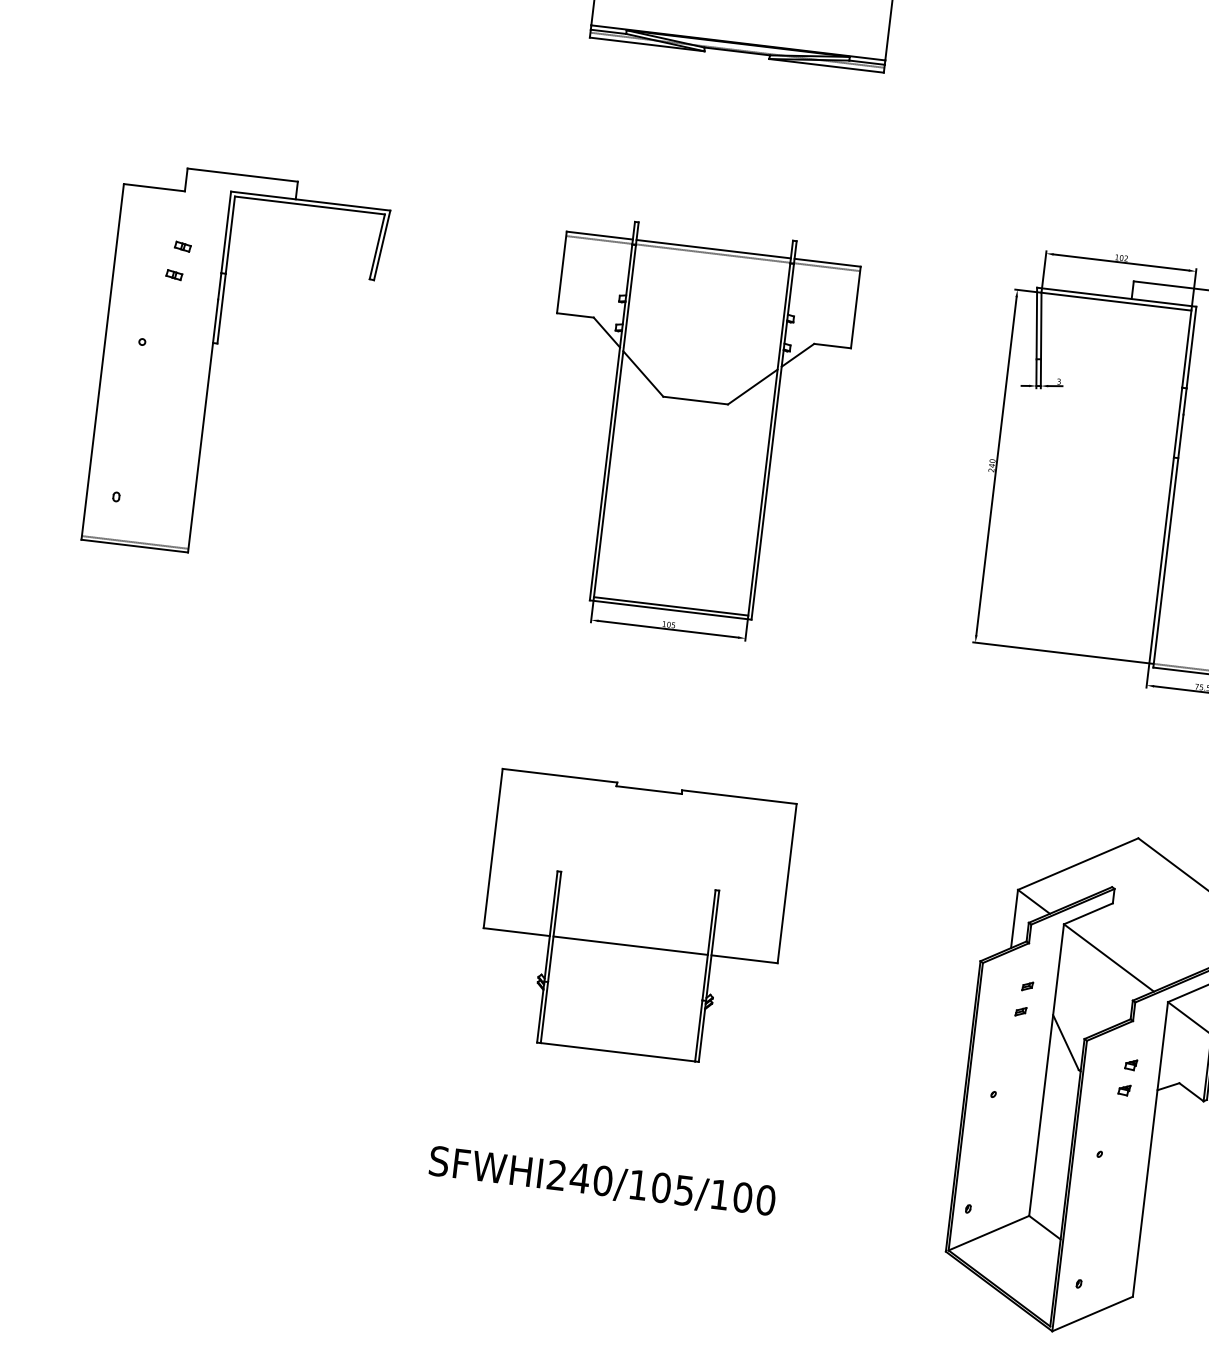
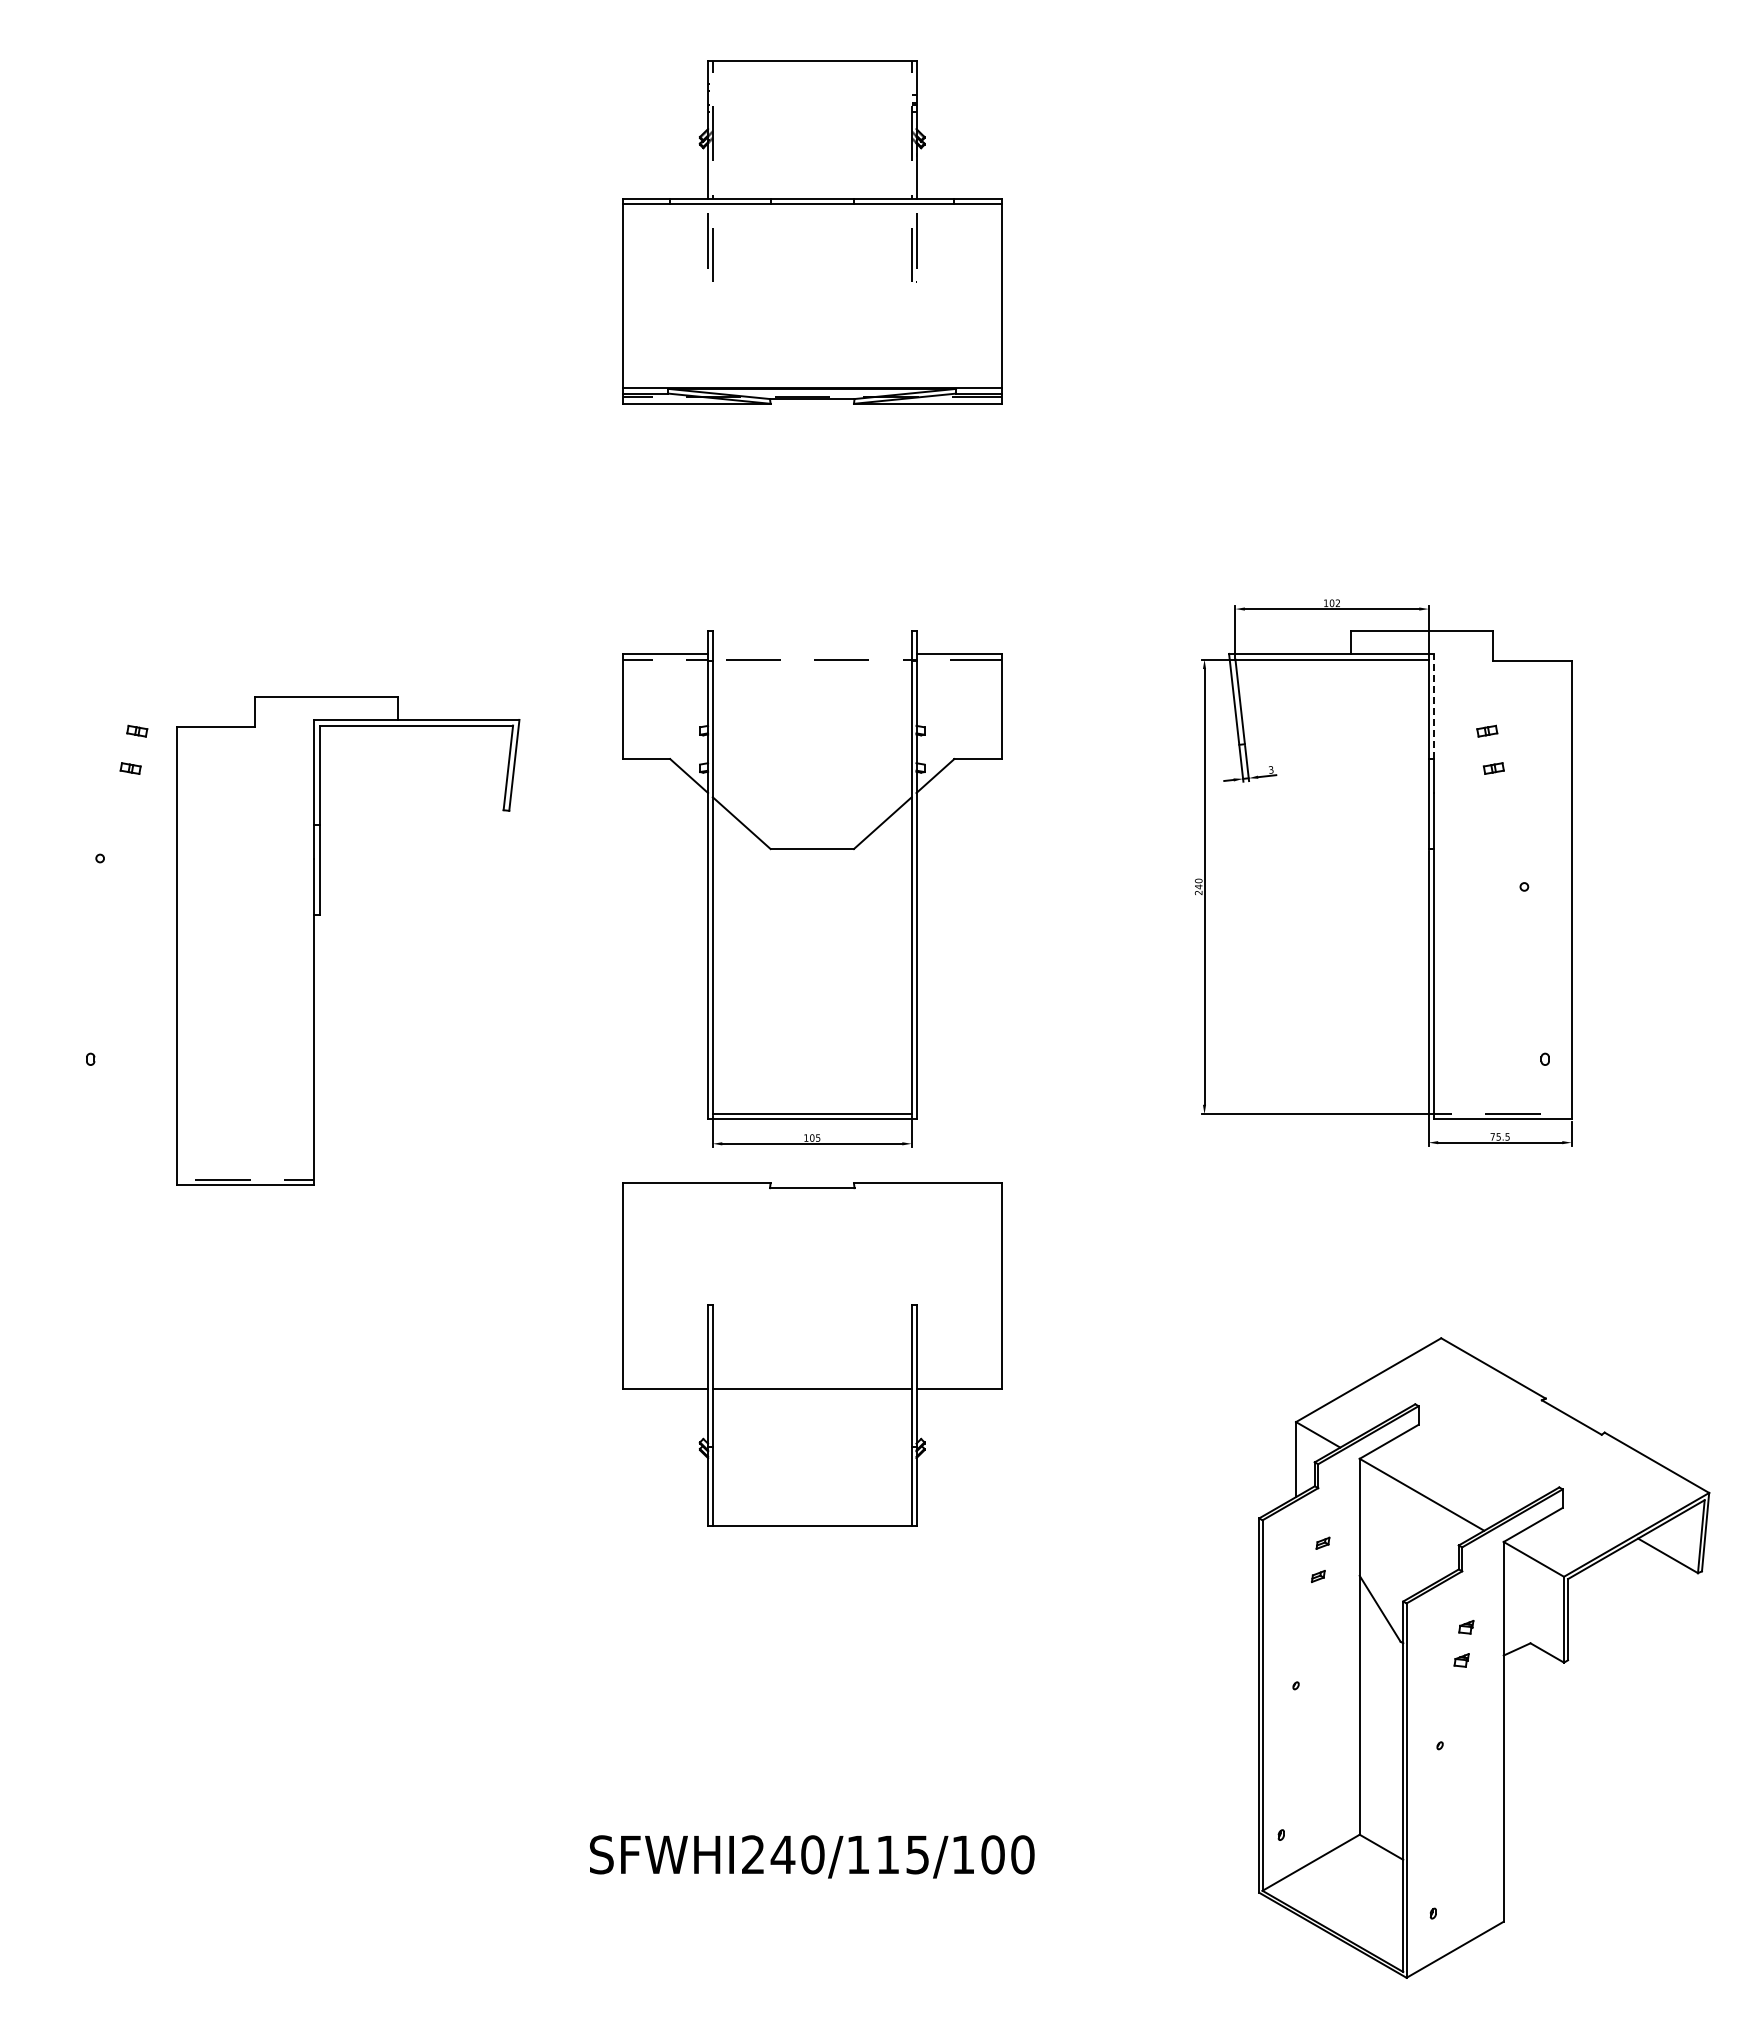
line: (713, 248) -> (811, 653), removed
line: (1191, 347) -> (1434, 706), solid -> dashed
part: (210, 362) -> (314, 940), moved
part: (634, 919) -> (812, 1354), moved
text: (661, 1187) -> (887, 1854), SFWHI240/105/100 -> SFWHI240/115/100

